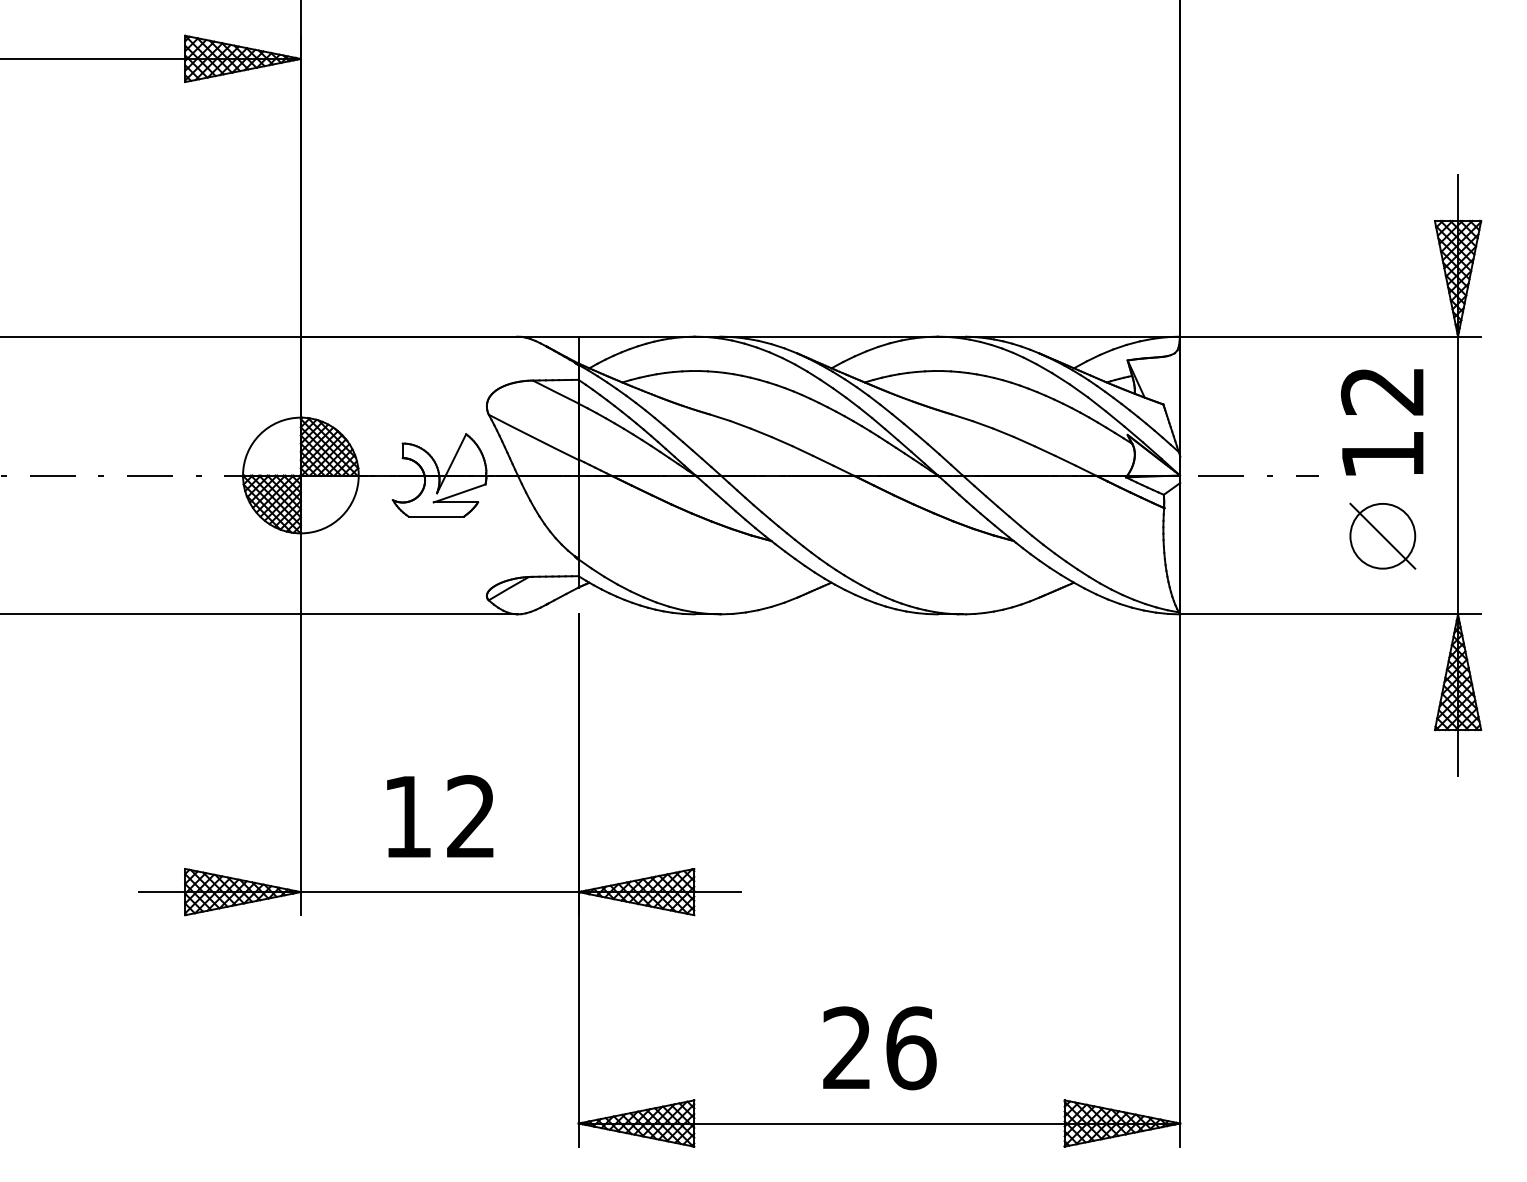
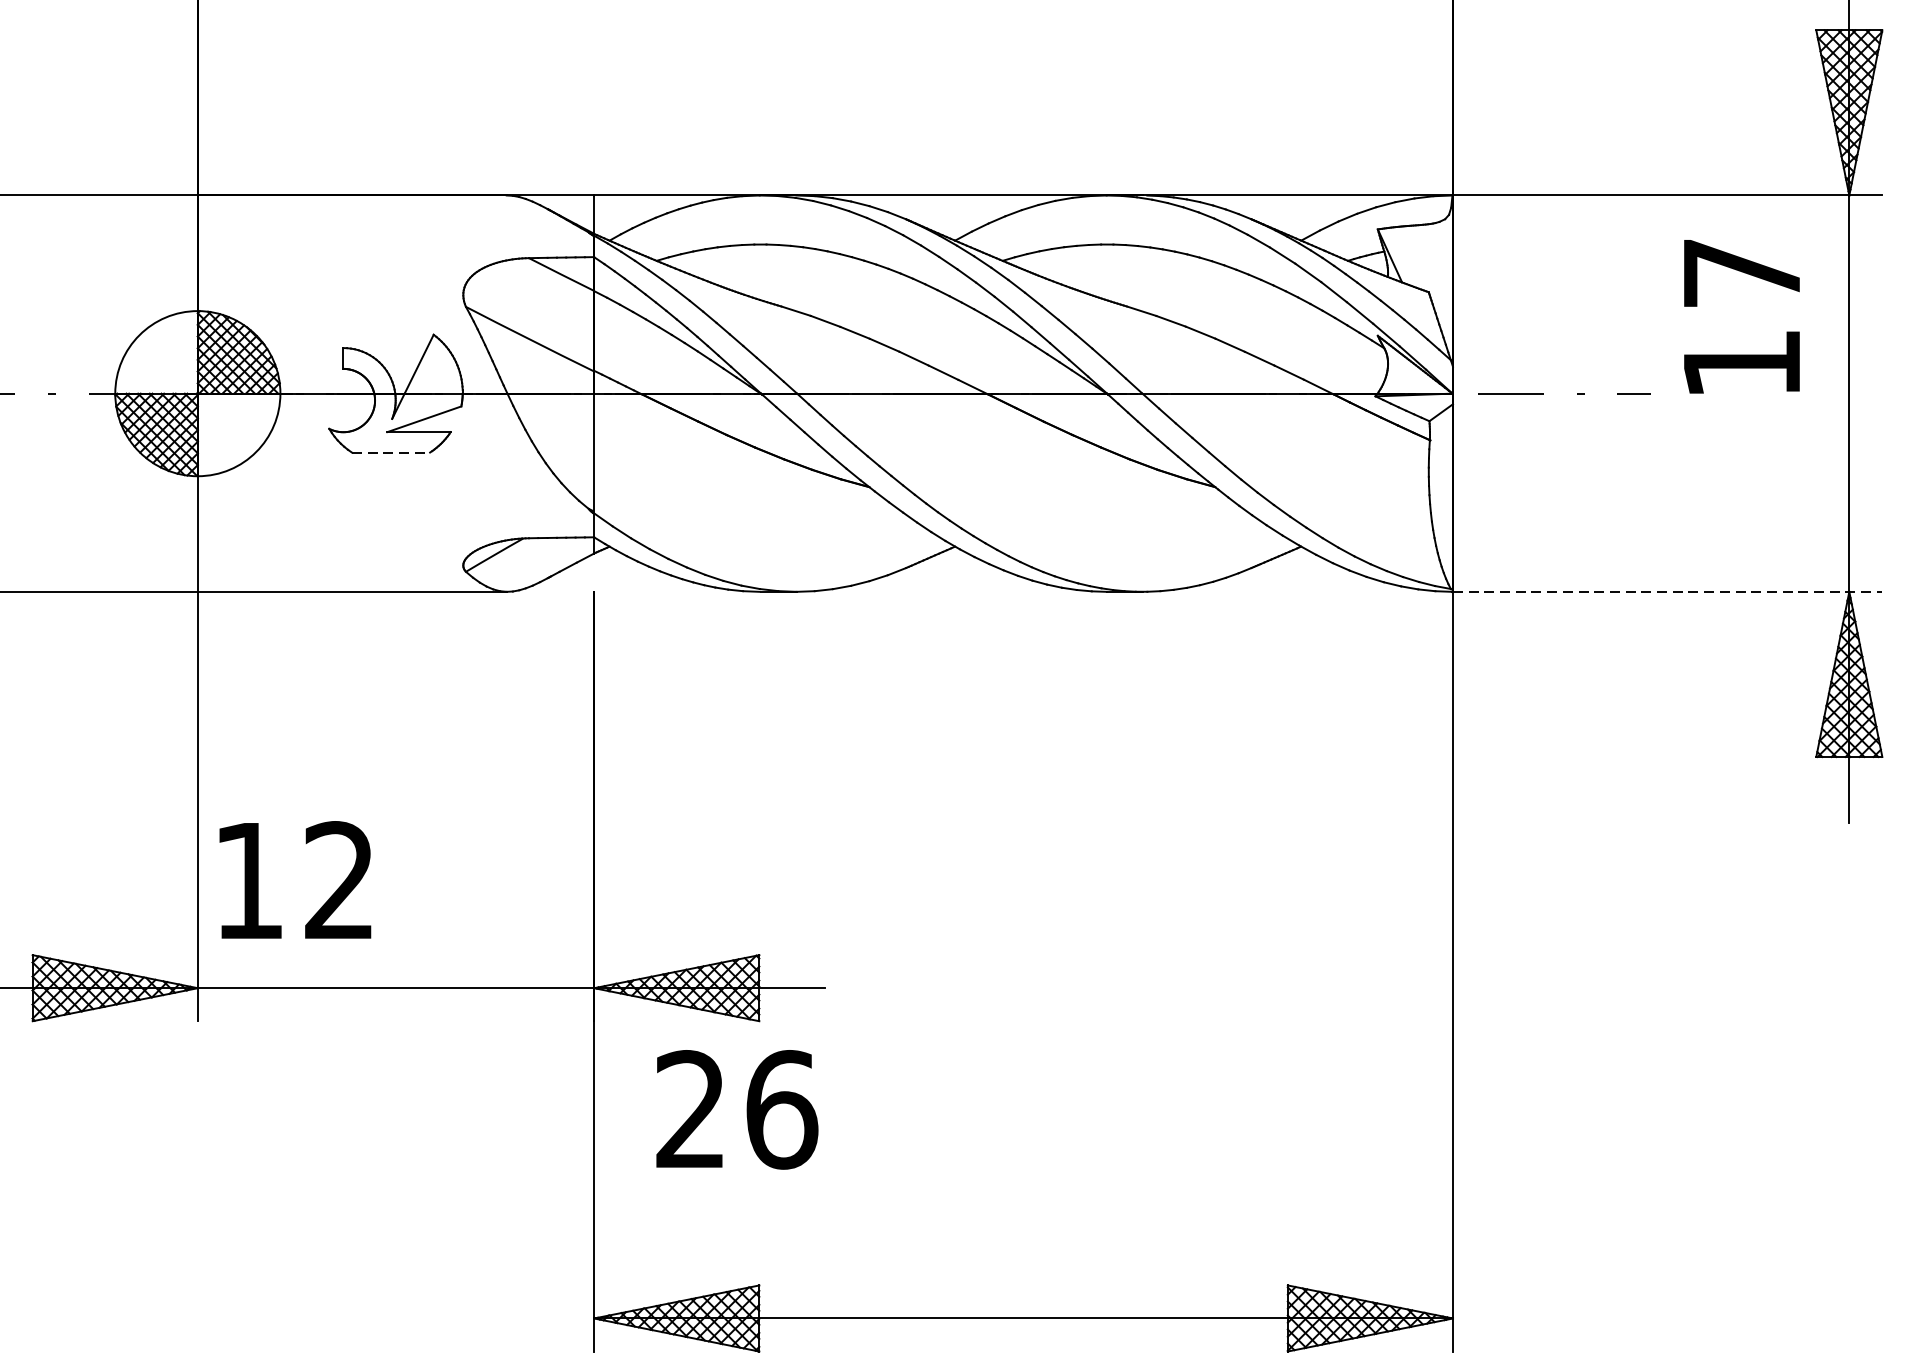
text: (1381, 391) -> (1740, 273), 12 -> 17
line: (436, 516) -> (391, 452), solid -> dashed
part: (1382, 535) -> (1741, 479), removed
line: (1331, 614) -> (1668, 592), solid -> dashed
text: (440, 816) -> (295, 880), moved
text: (879, 1048) -> (736, 1110), moved

